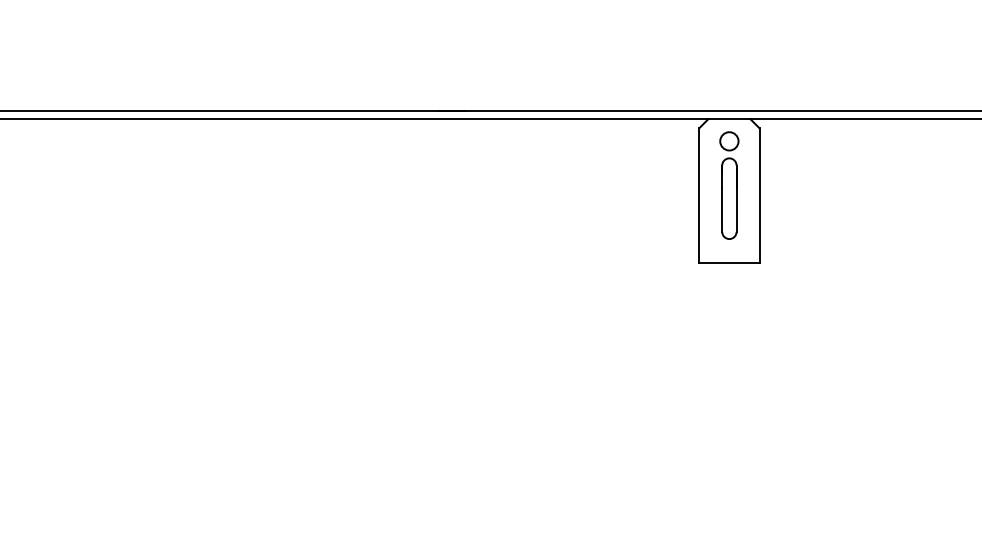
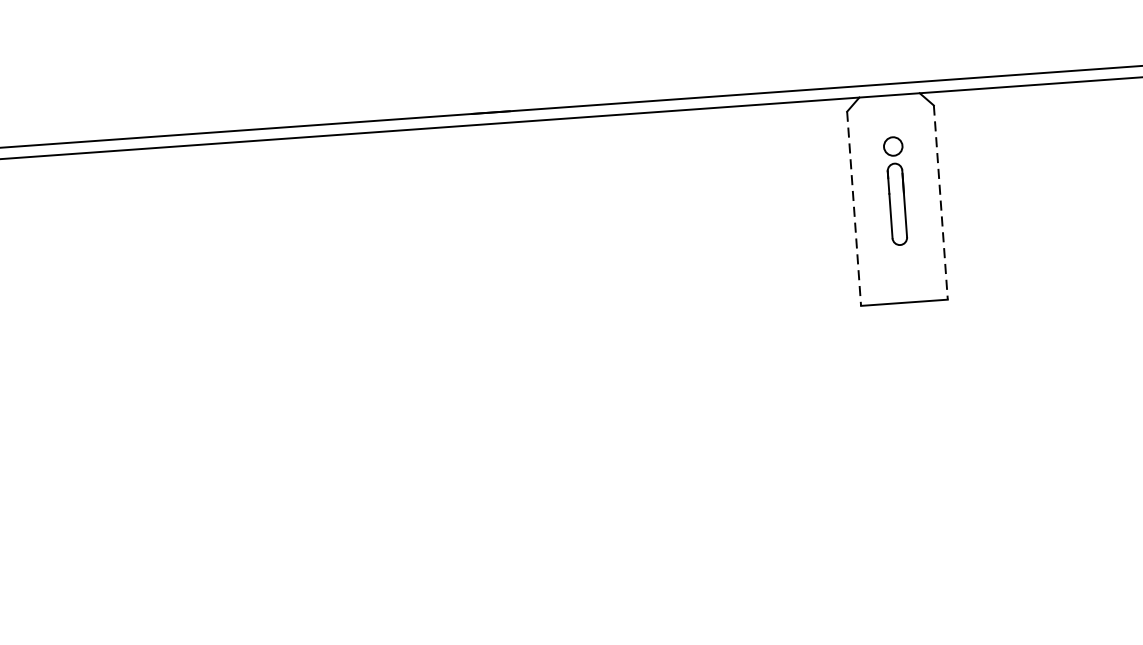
part: (729, 185) -> (896, 191), size x0.7
line: (699, 196) -> (854, 209), solid -> dashed
line: (759, 196) -> (940, 203), solid -> dashed

